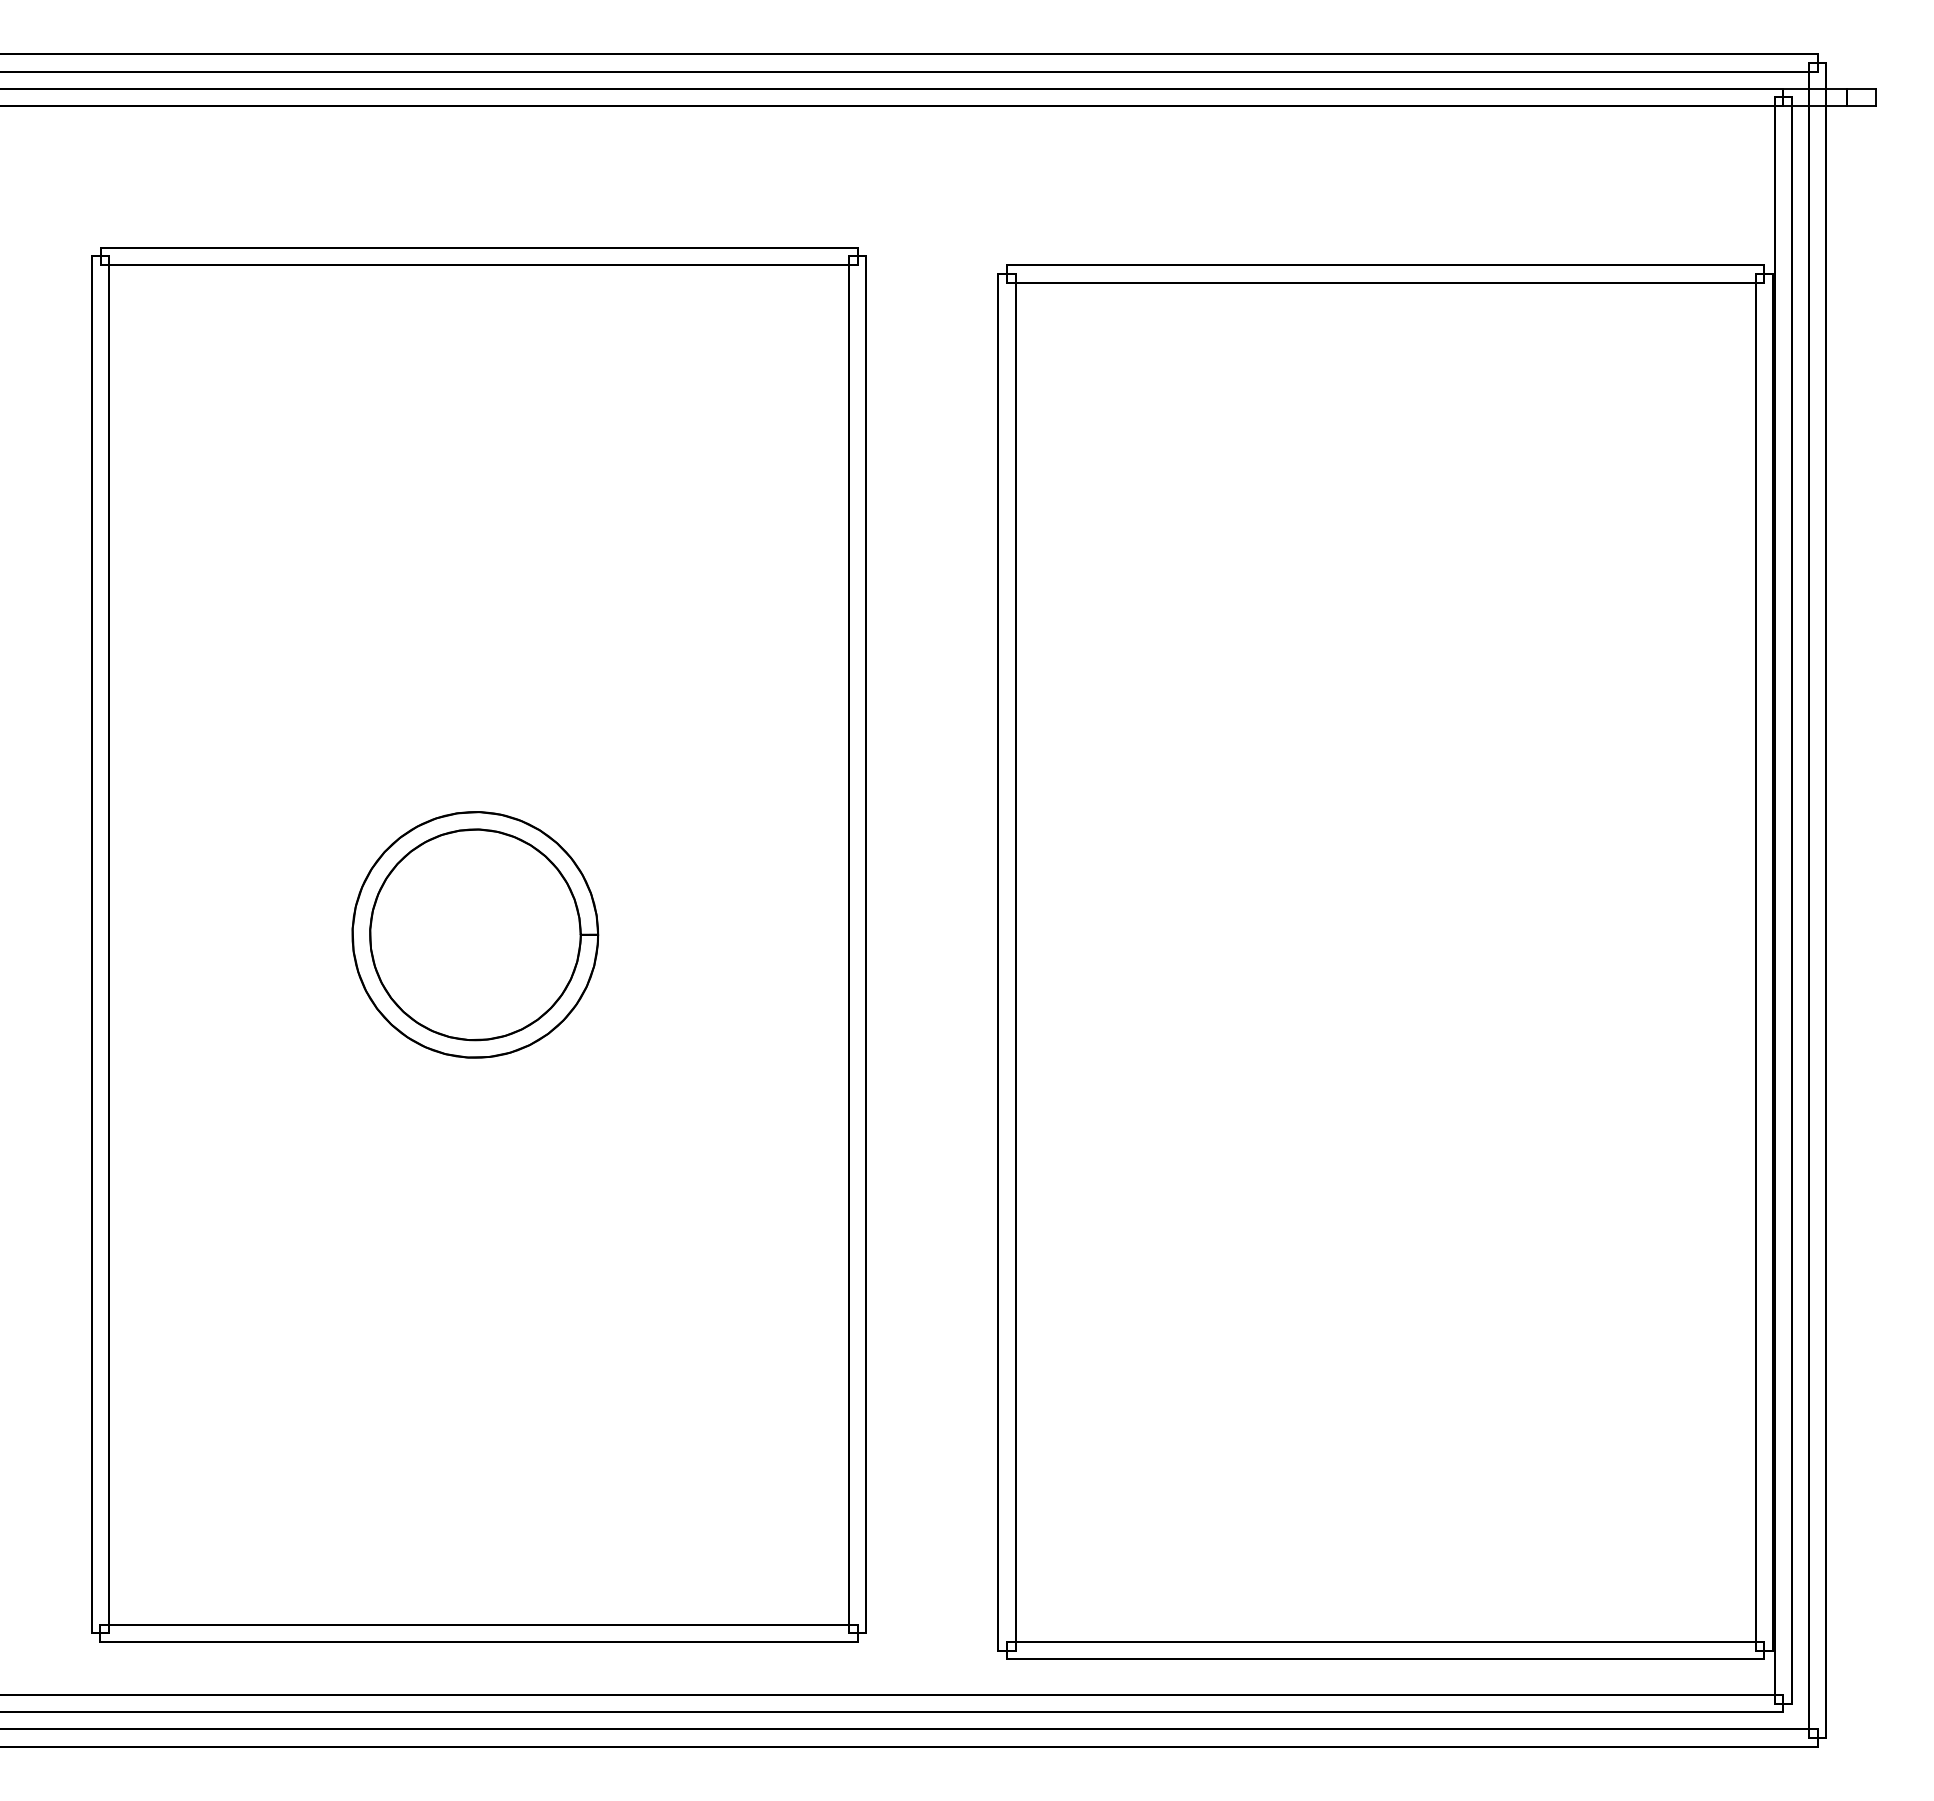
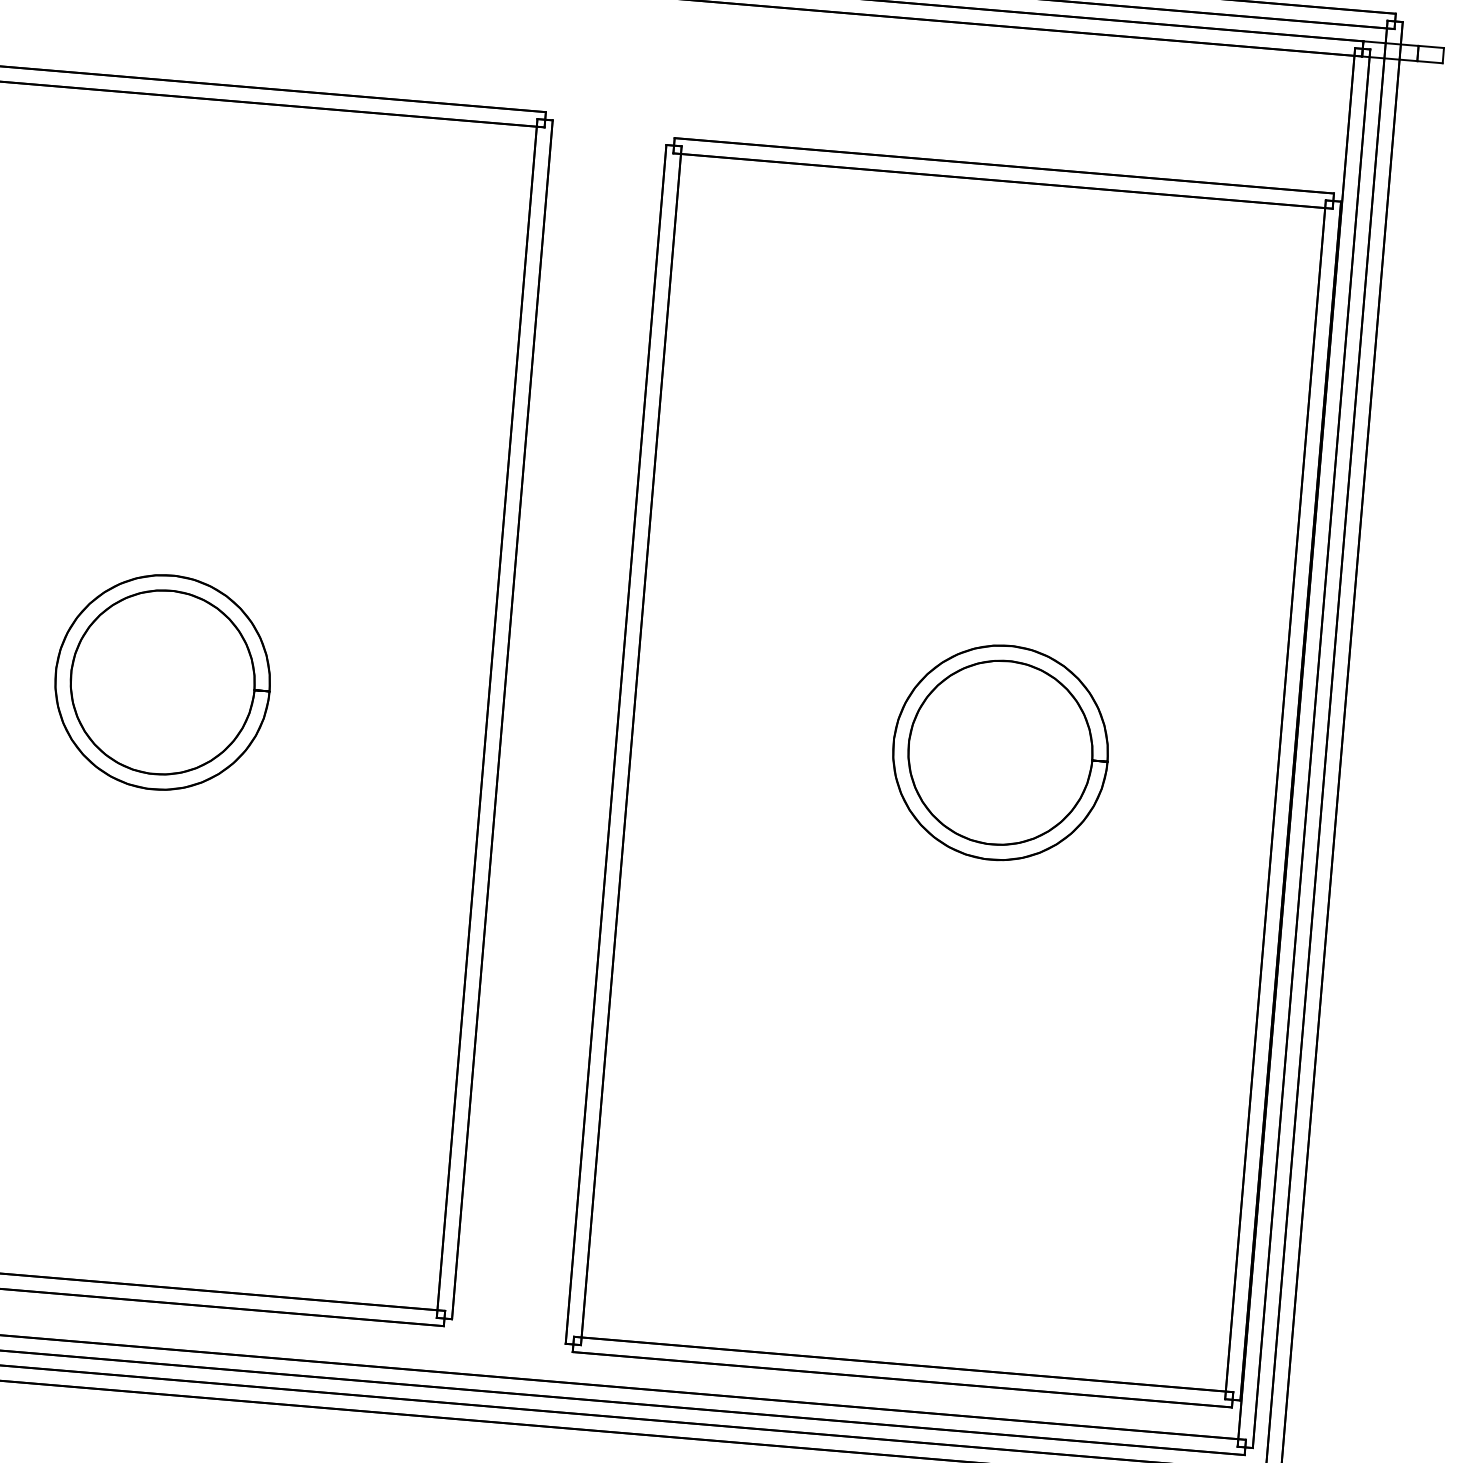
part: (1437, 934) -> (1000, 752), added

